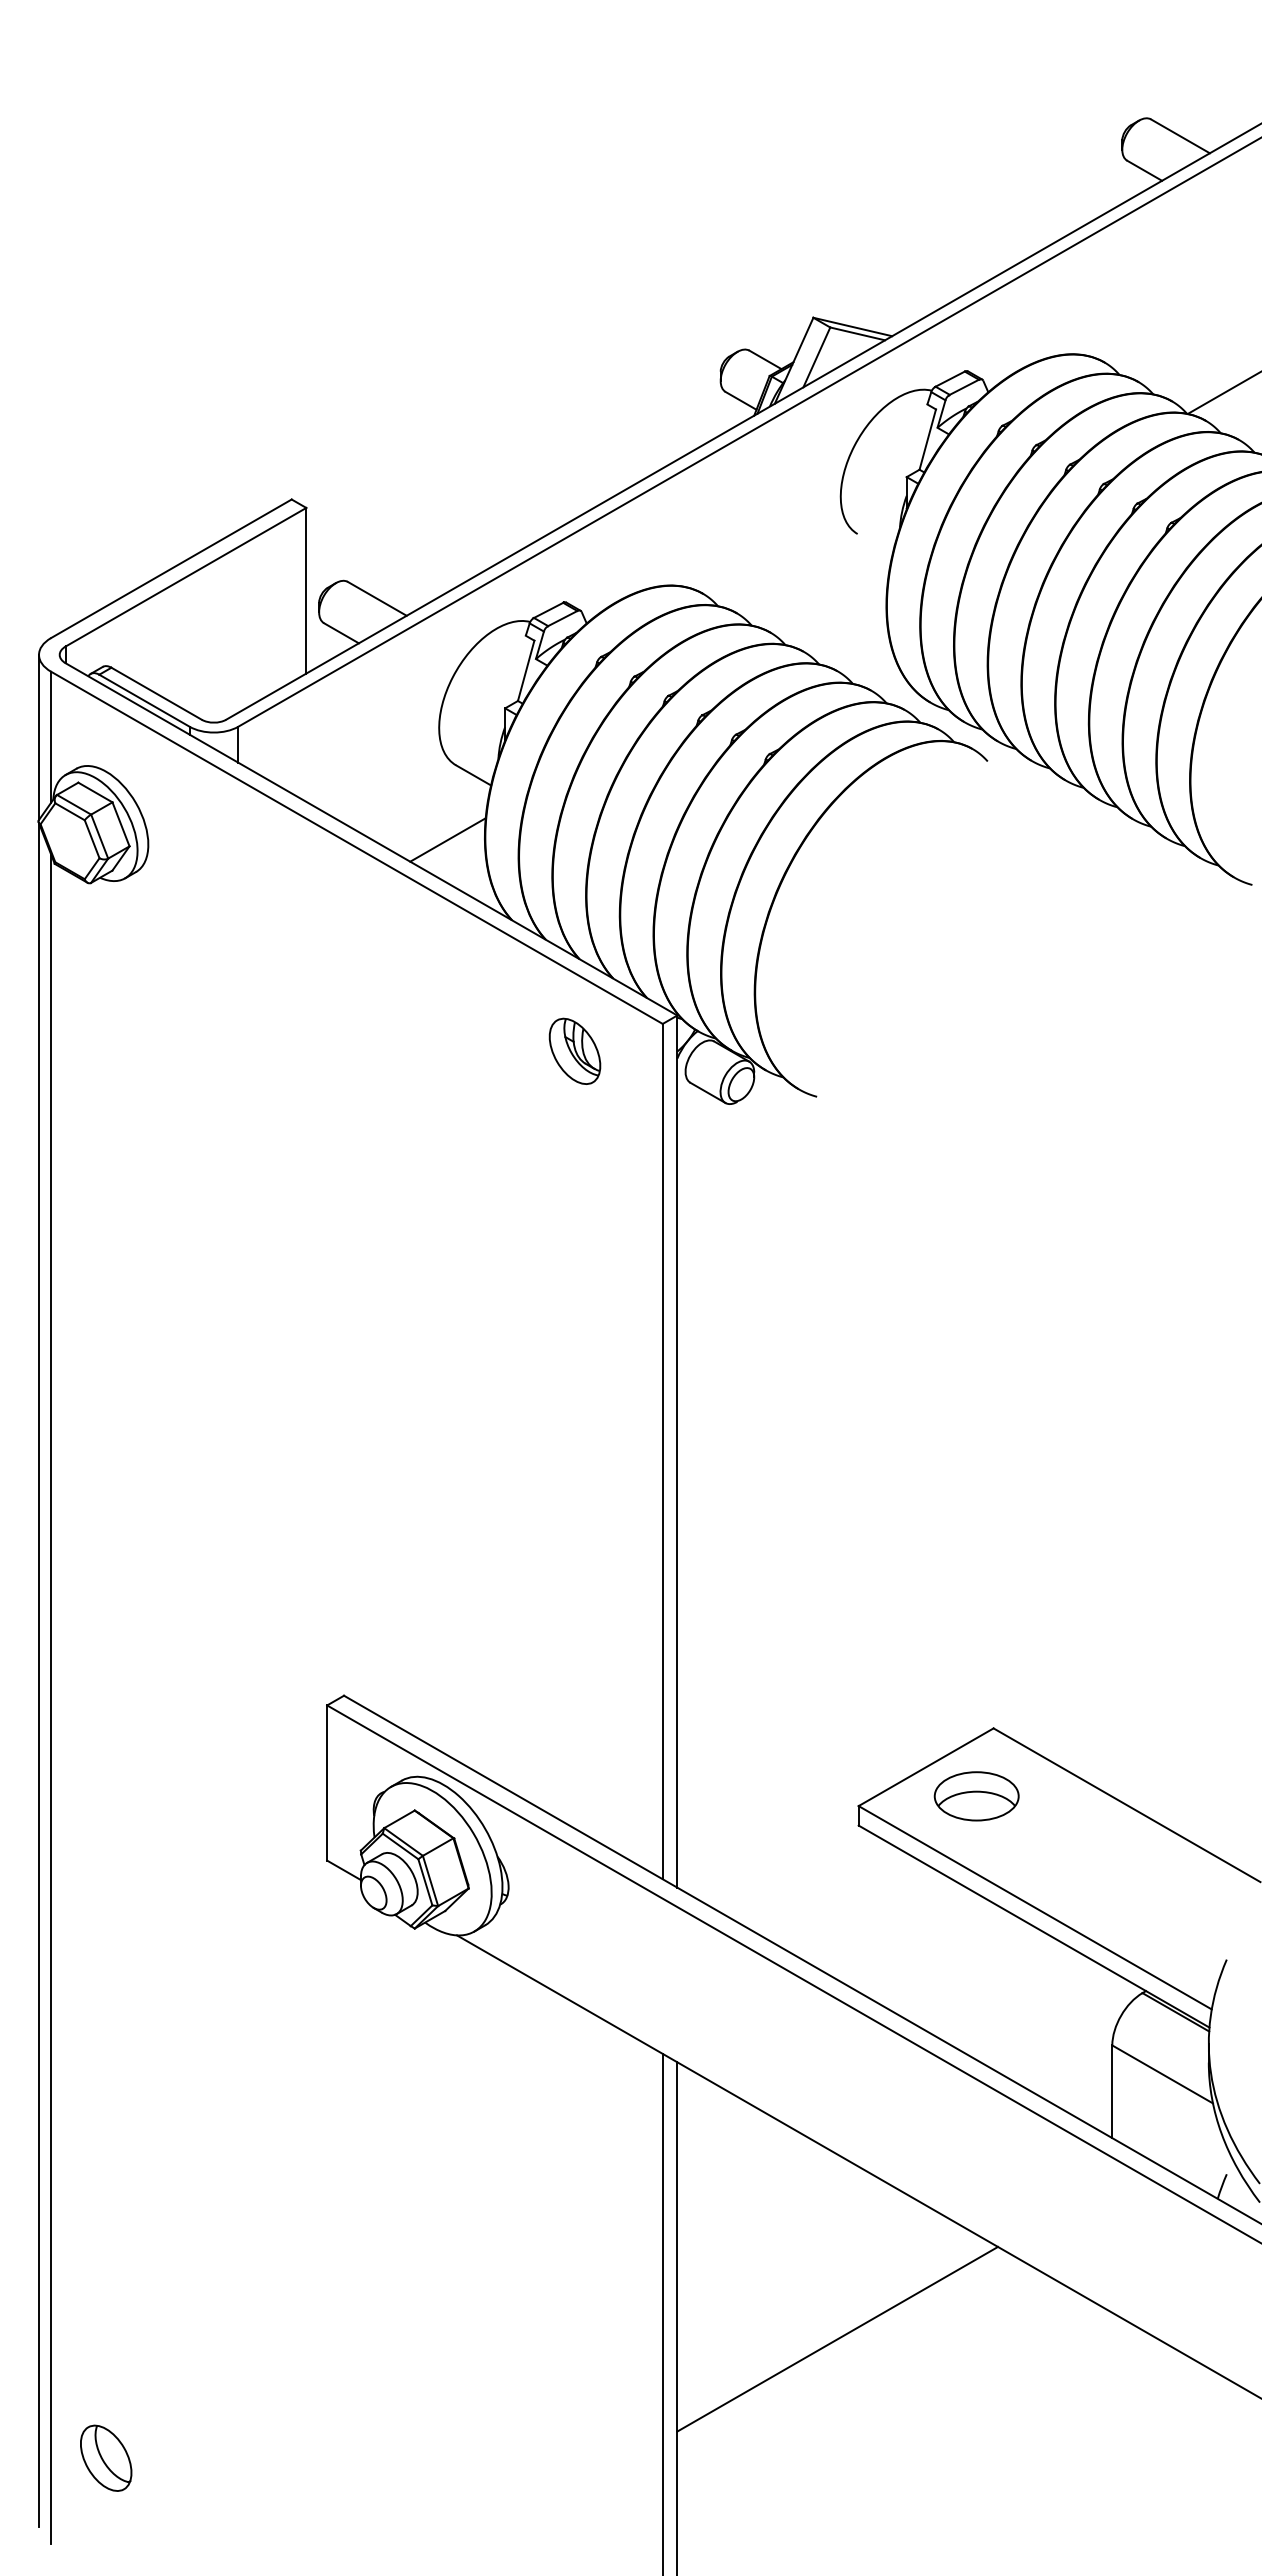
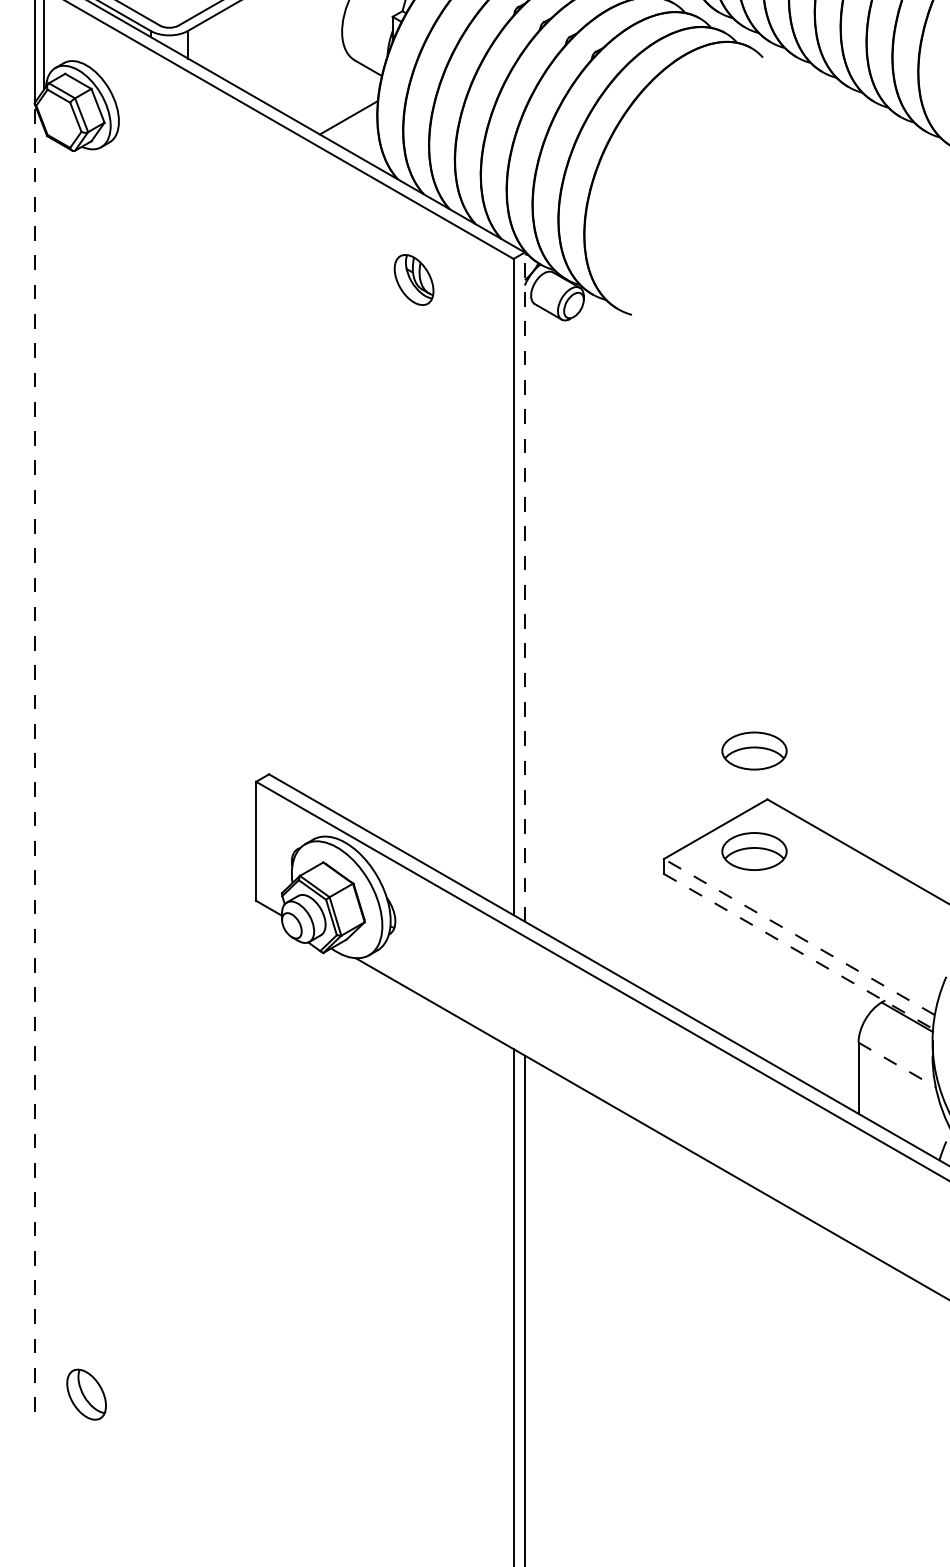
part: (574, 1050) -> (413, 279), moved
line: (677, 1451) -> (524, 586), solid -> dashed
part: (976, 1665) -> (754, 751), added
line: (39, 1674) -> (35, 758), solid -> dashed
line: (51, 1698) -> (44, 776), removed
line: (1035, 1907) -> (799, 936), solid -> dashed
line: (1034, 1926) -> (798, 951), solid -> dashed
line: (1163, 2074) -> (897, 1064), solid -> dashed
line: (837, 2338) -> (647, 1267), removed
part: (106, 2457) -> (86, 1394), moved

